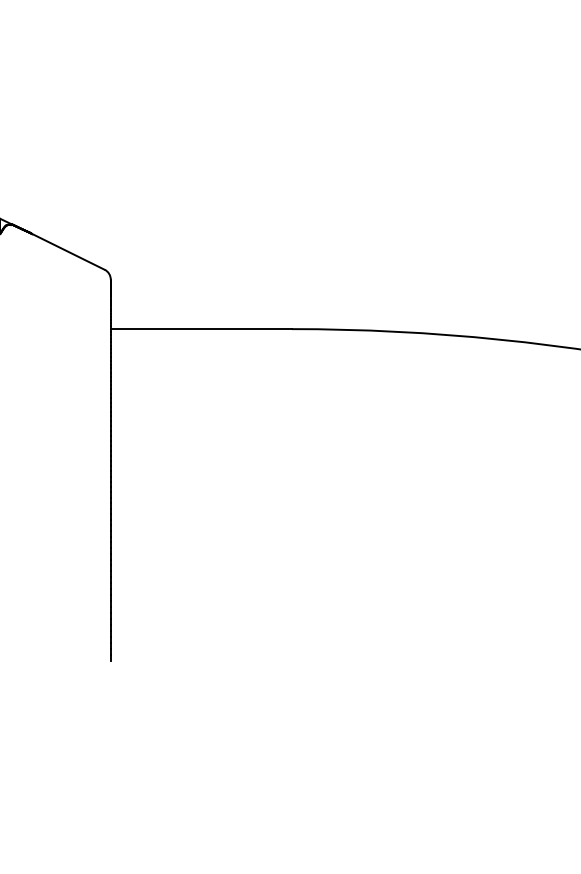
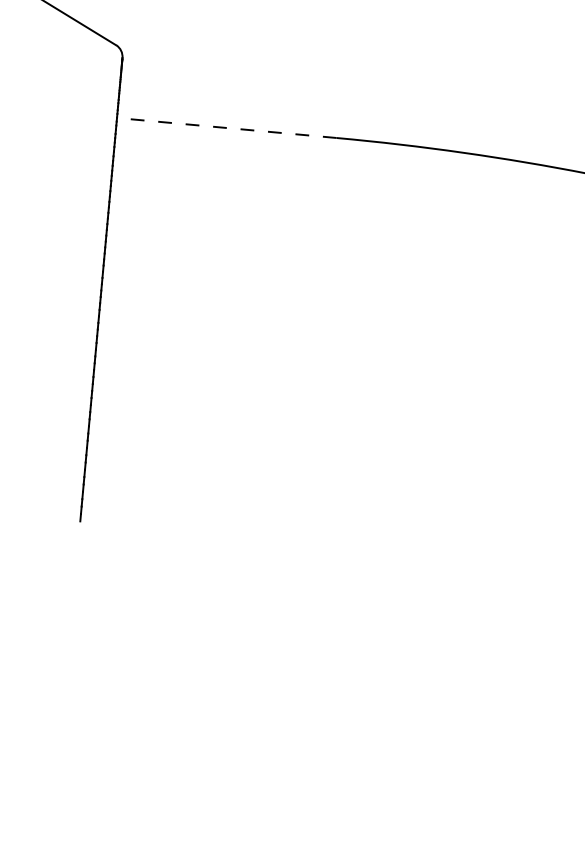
line: (200, 329) -> (225, 128), solid -> dashed

